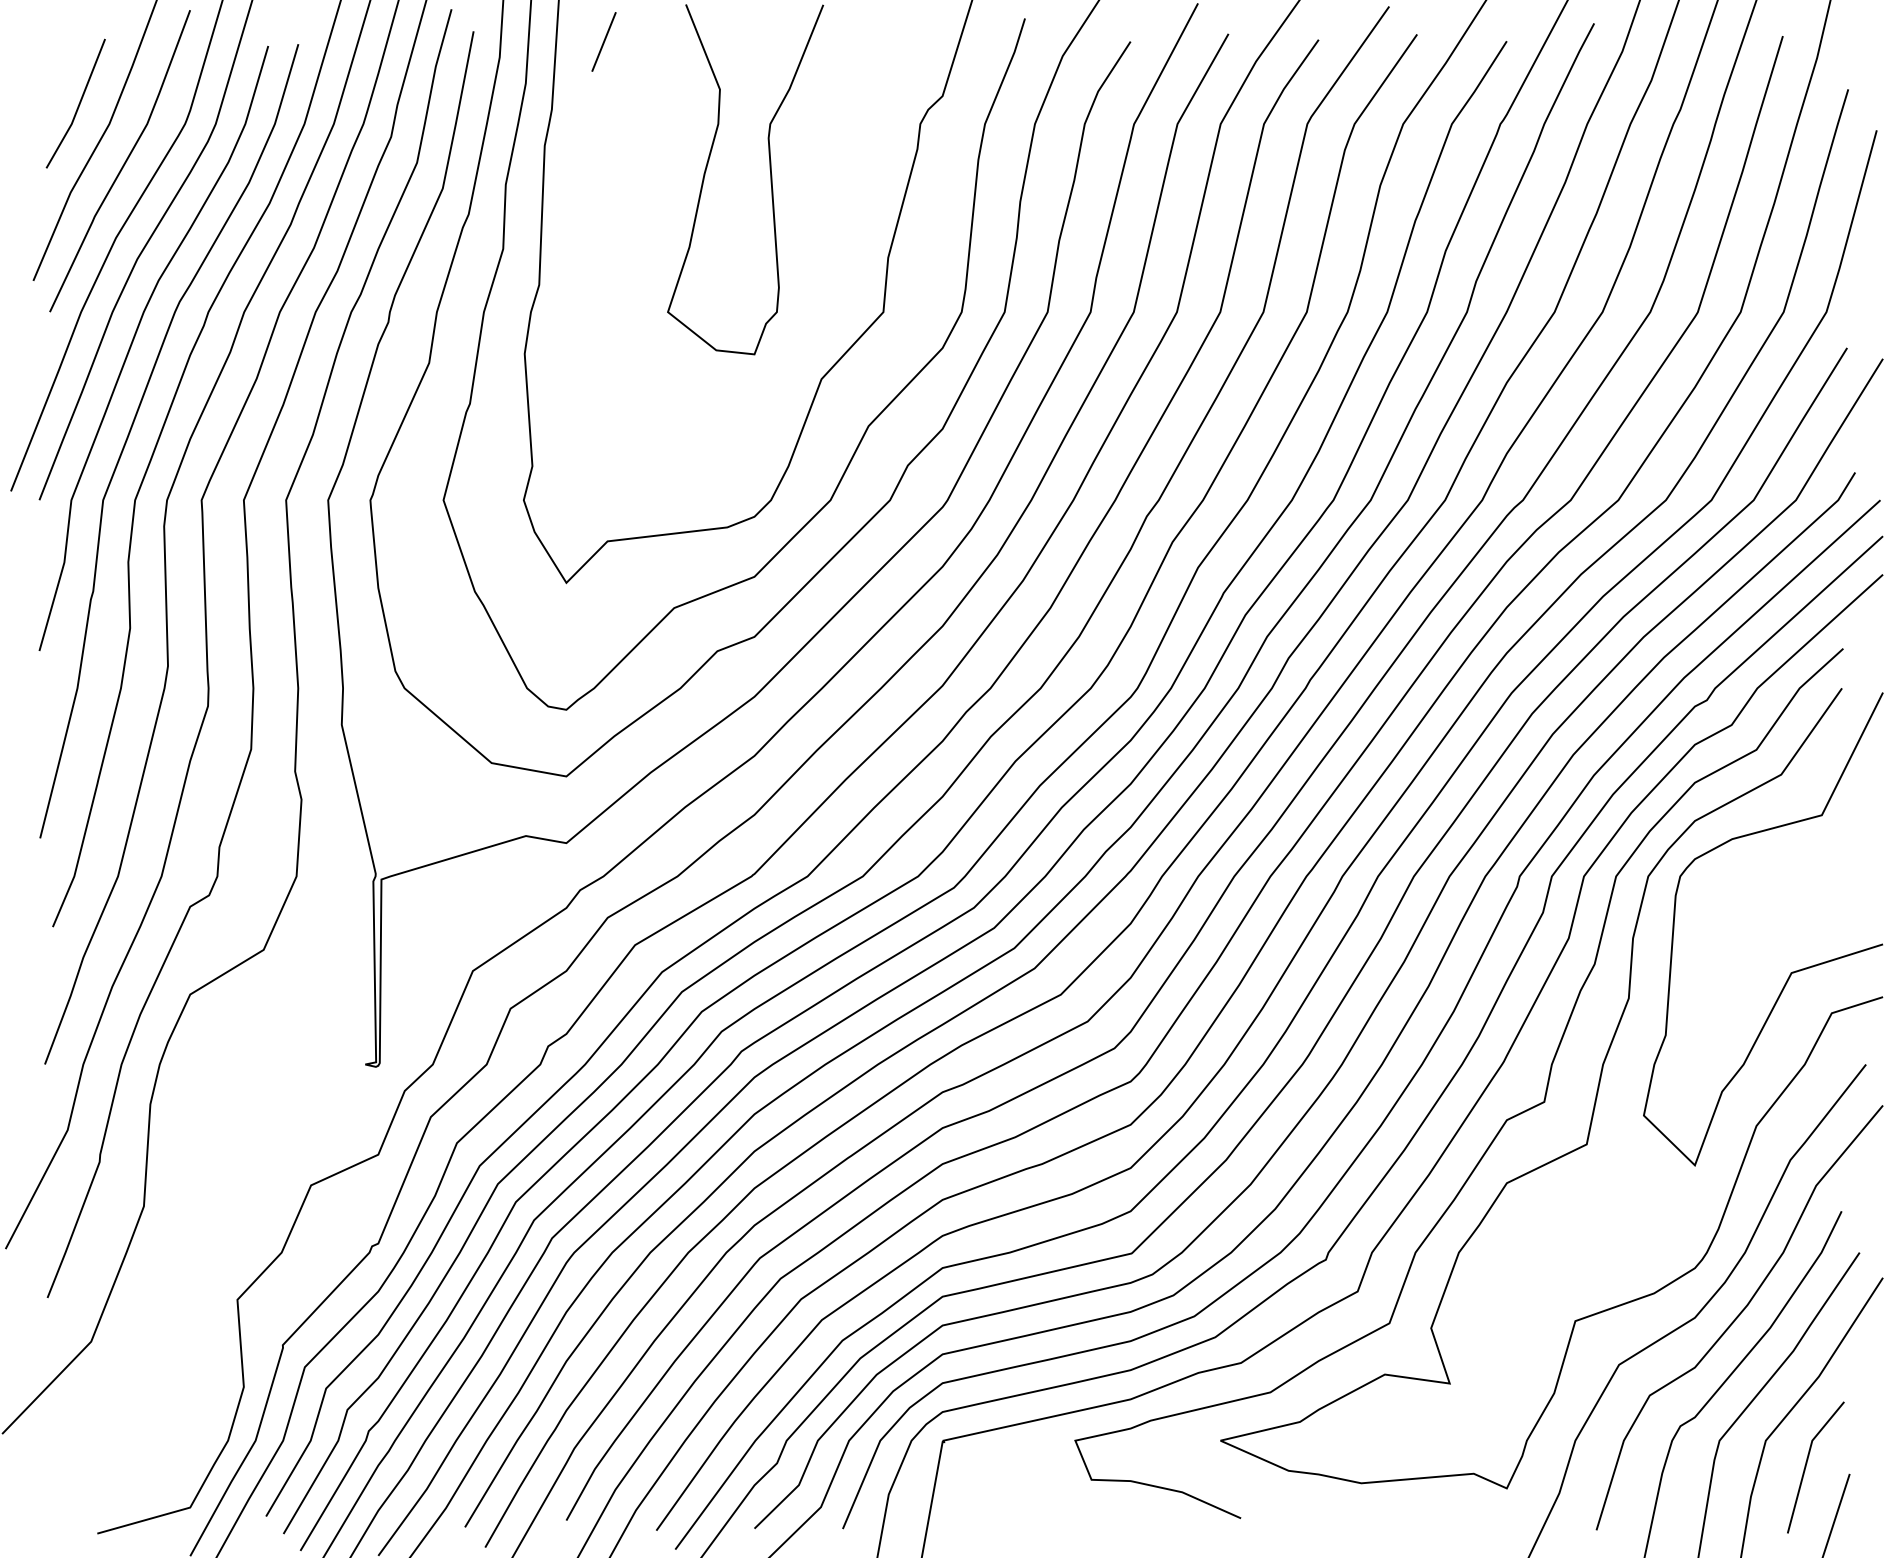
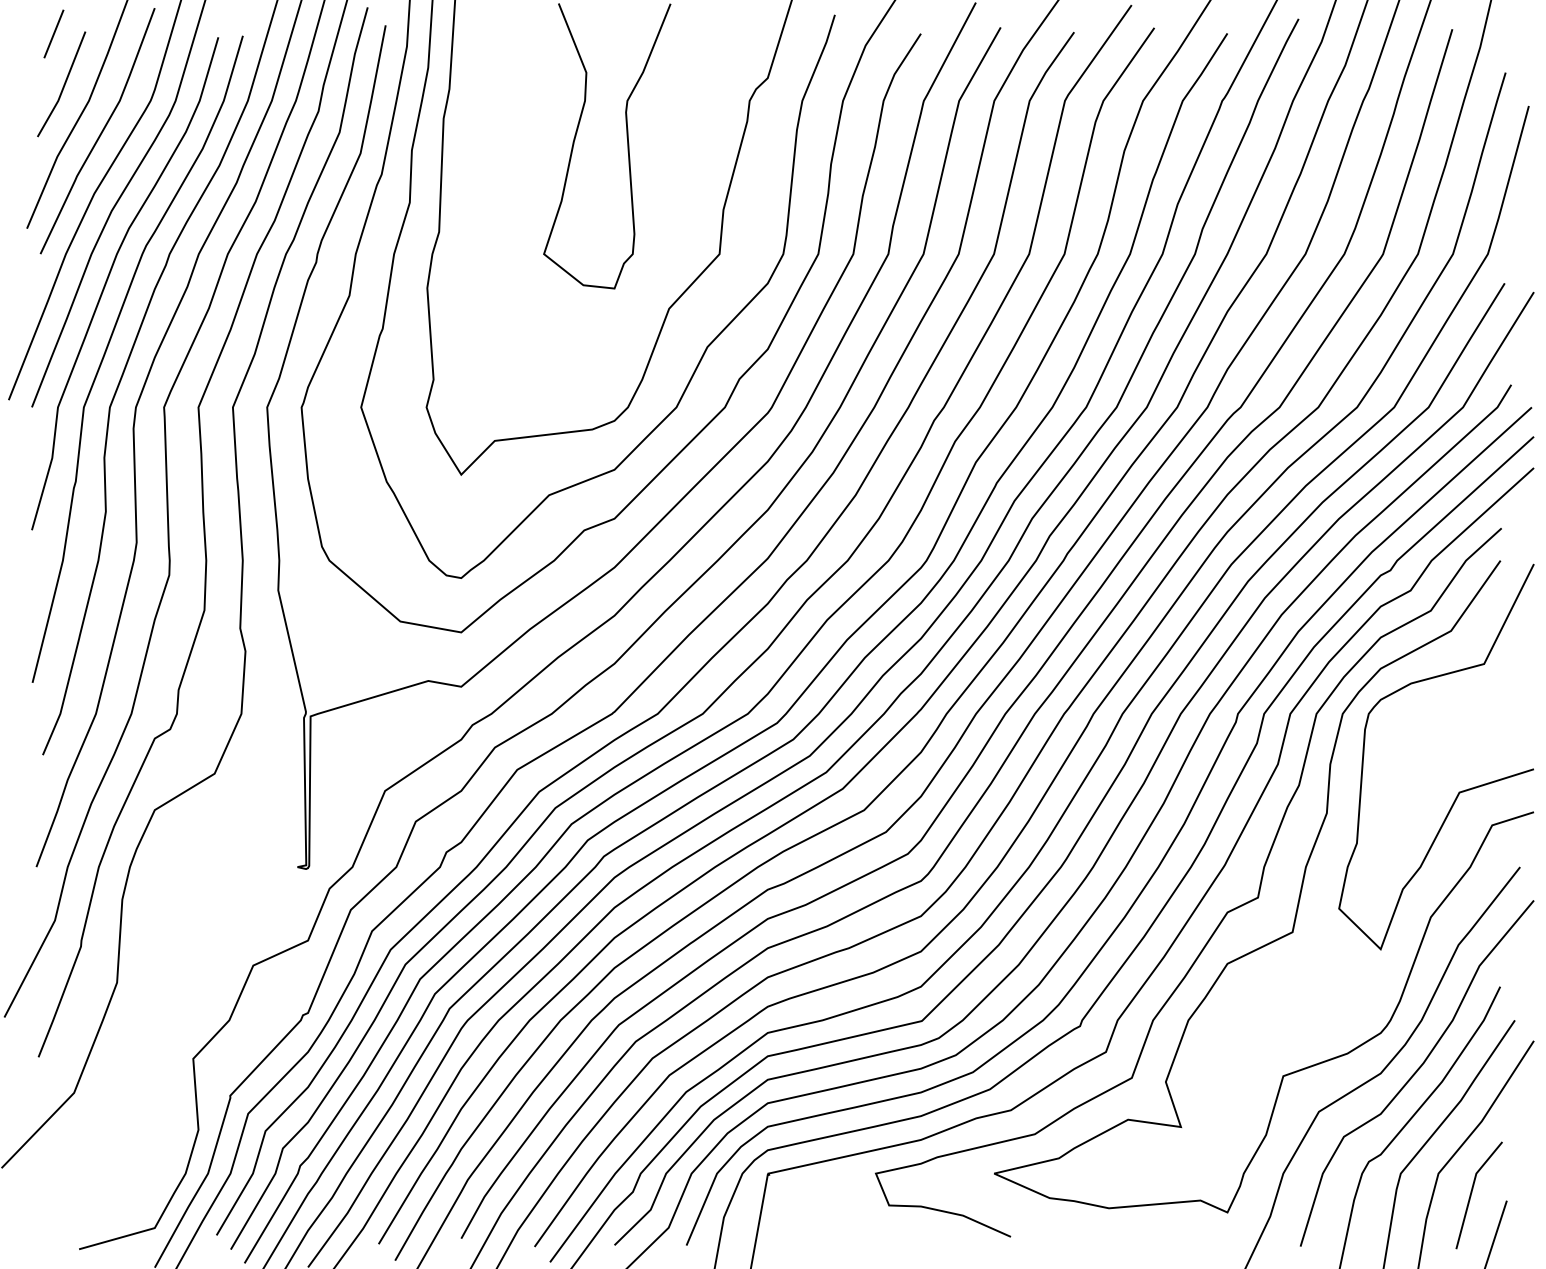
line: (603, 41) -> (53, 33), moved

